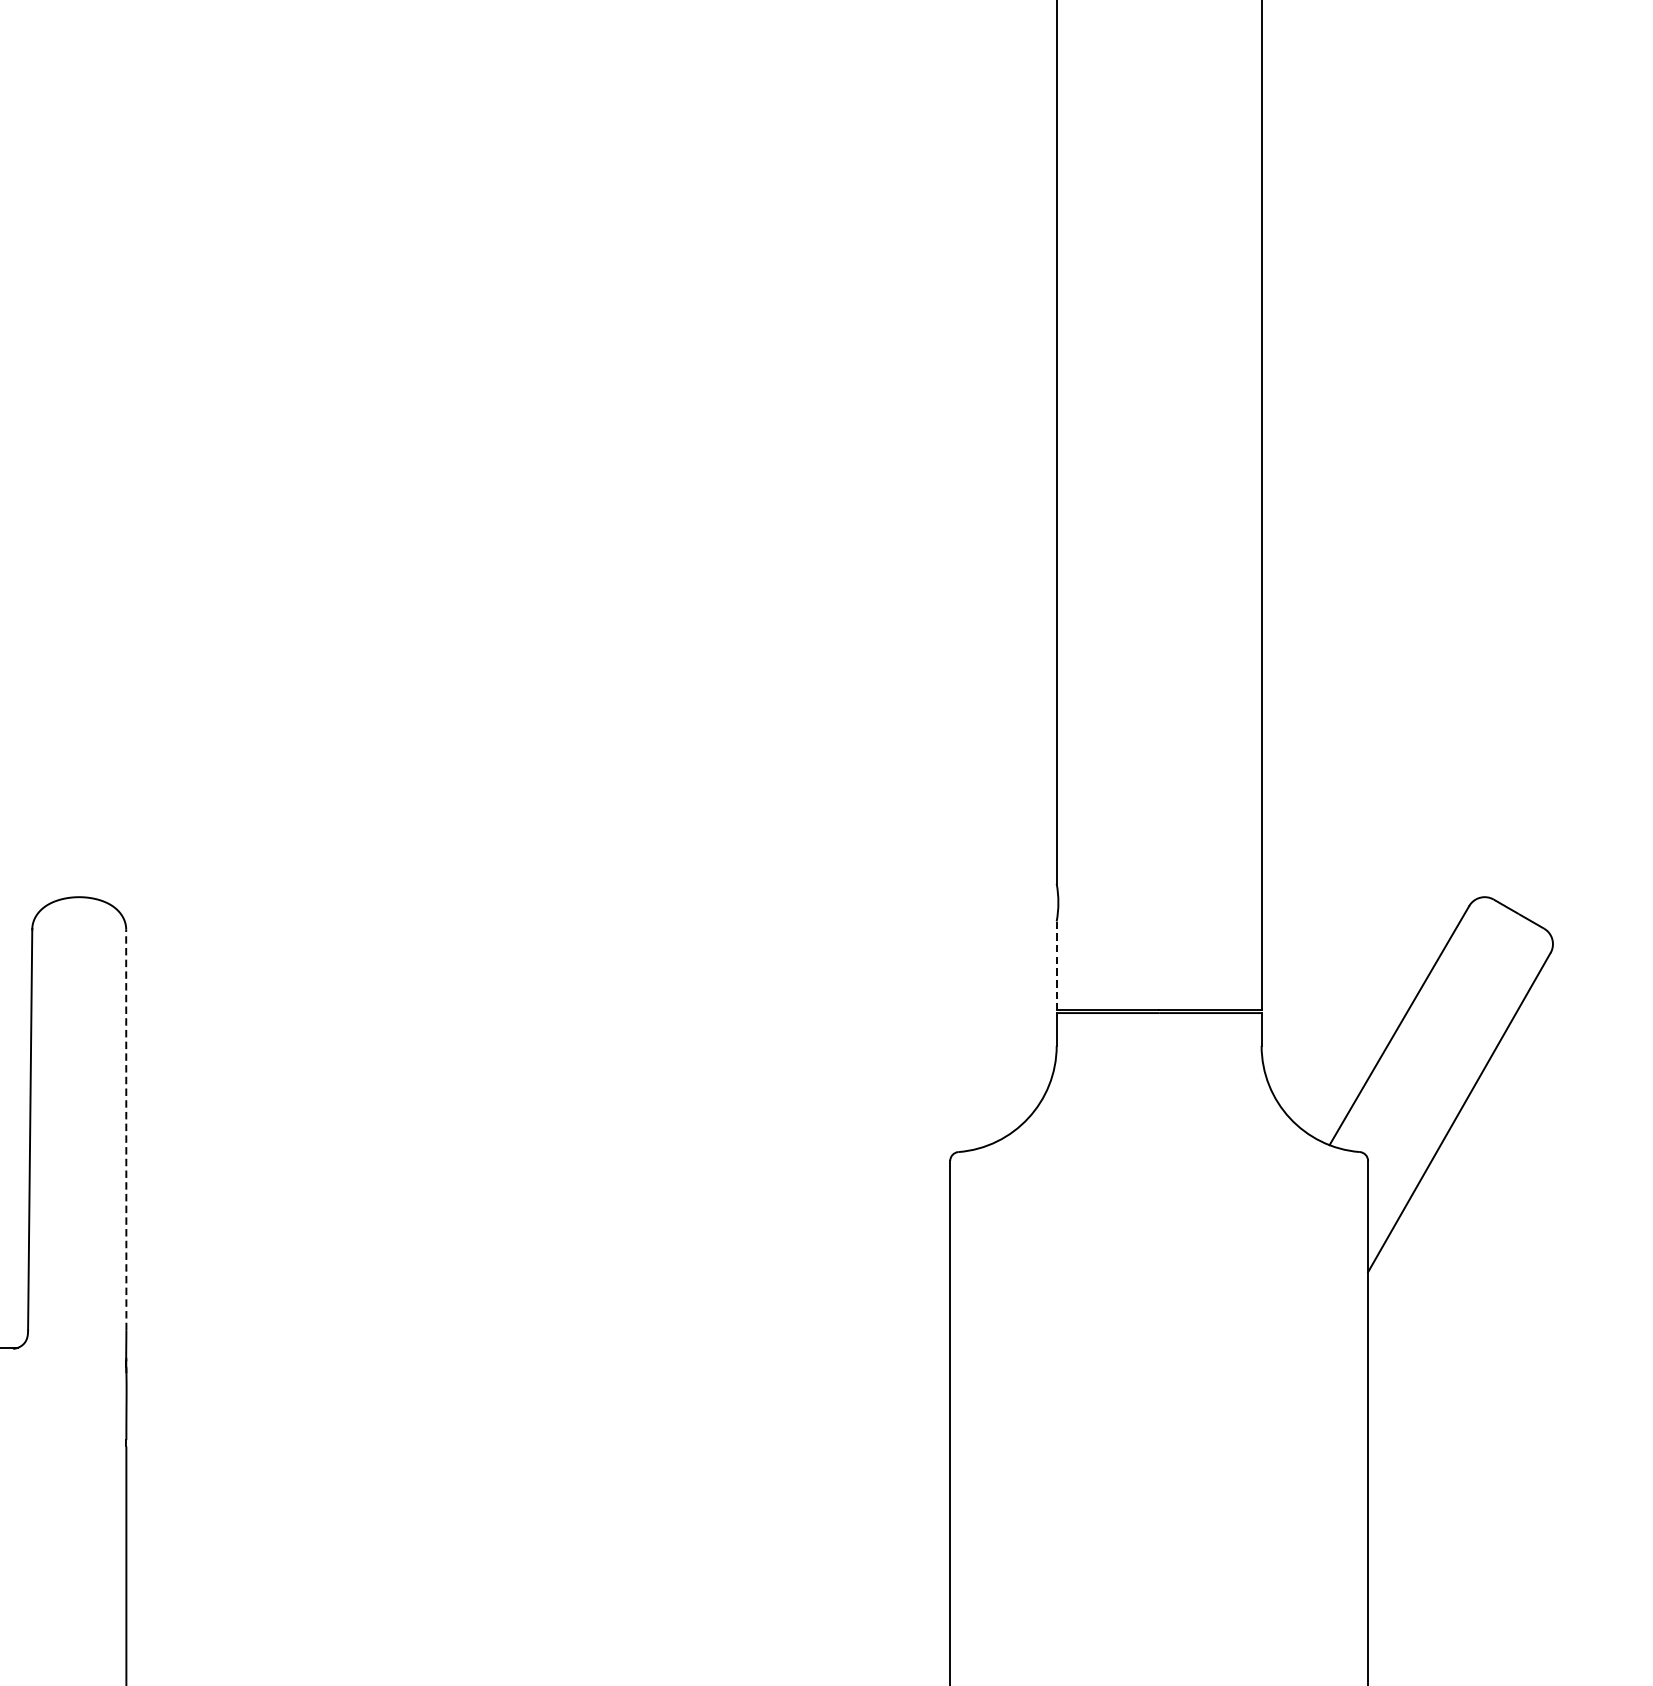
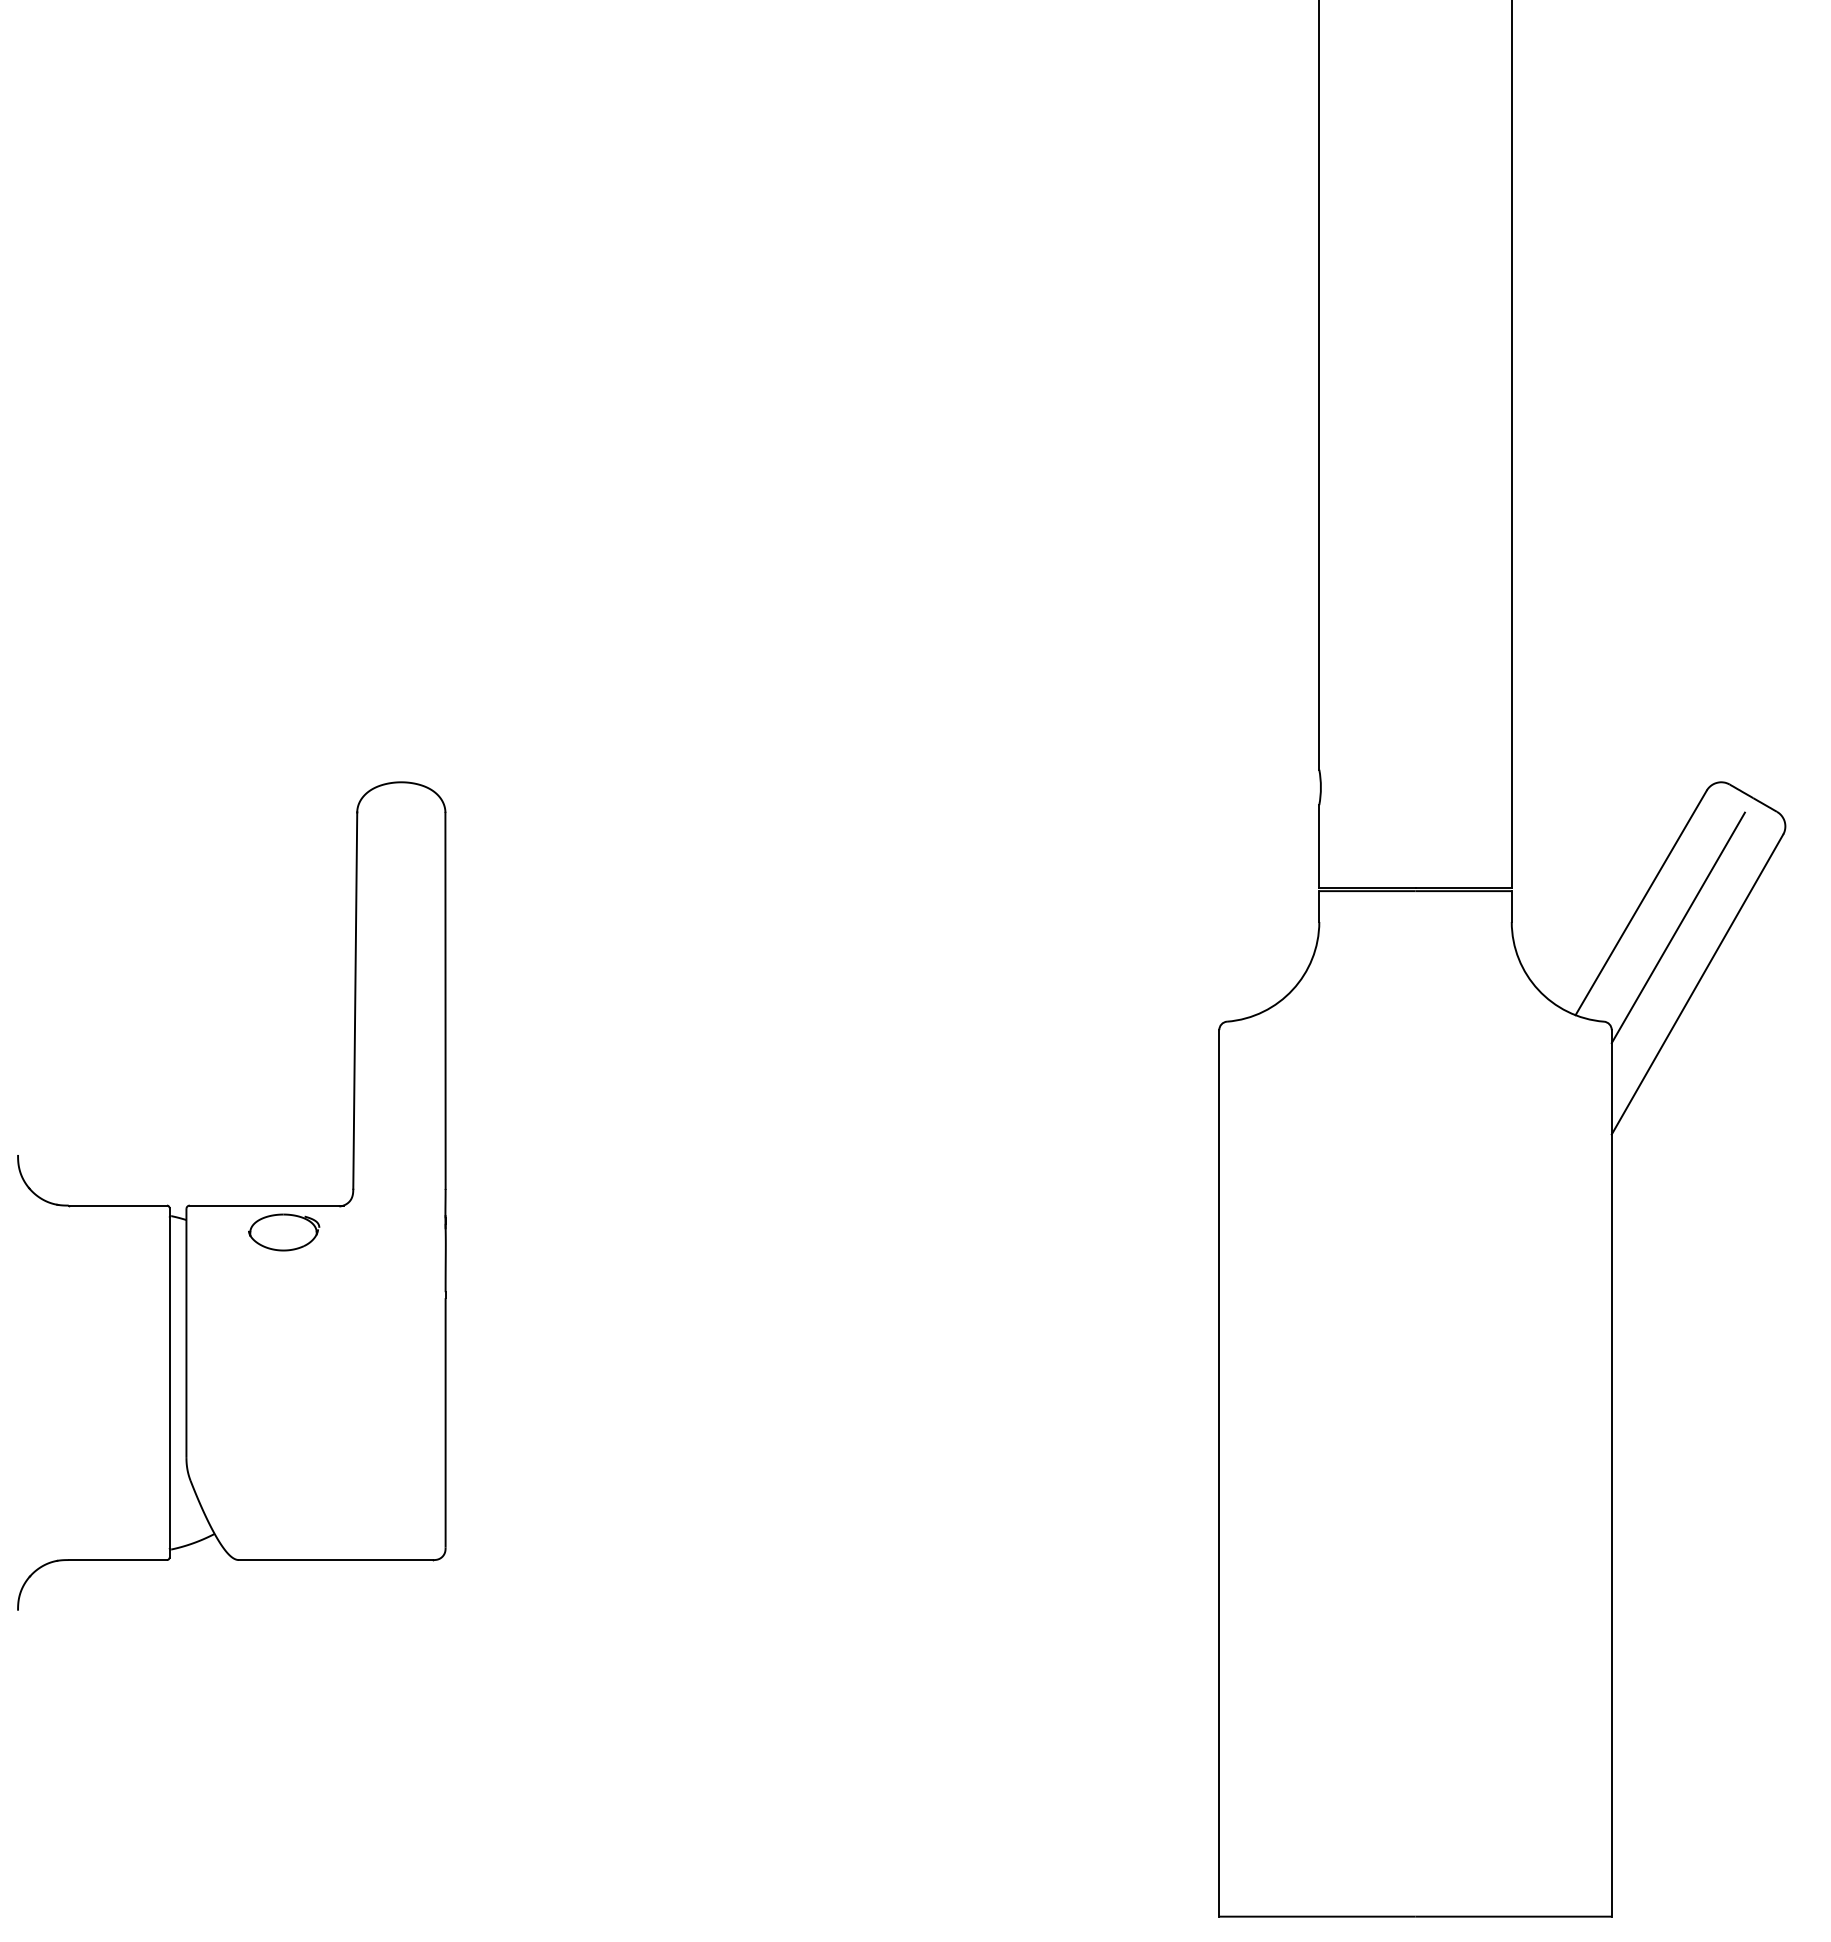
line: (1056, 965) -> (1319, 846), dashed -> solid
line: (1438, 1051) -> (1677, 927), added
line: (126, 1129) -> (445, 1000), dashed -> solid

